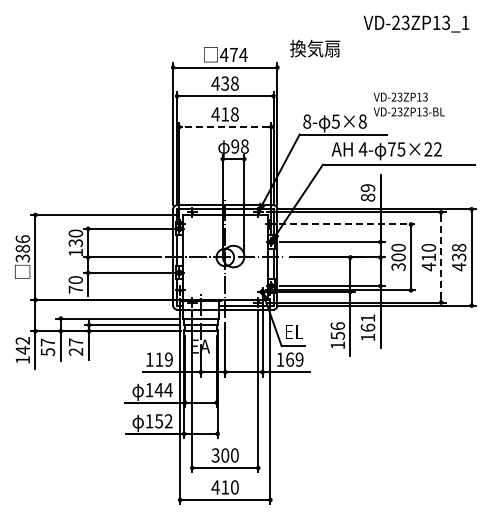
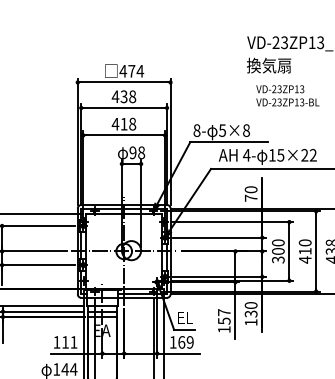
text: (315, 48) -> (269, 65), moved
text: (409, 104) -> (288, 95), moved
line: (224, 127) -> (123, 135), dashed -> solid
text: (391, 149) -> (272, 155), 75×22 -> 15×22
text: (367, 192) -> (250, 193), 89 -> 70
line: (347, 224) -> (232, 222), dashed -> solid
line: (441, 257) -> (316, 251), dashed -> solid
text: (367, 322) -> (250, 309), 161 -> 130
text: (337, 326) -> (223, 312), 156 -> 157
text: (168, 359) -> (73, 342), 119 -> 111

